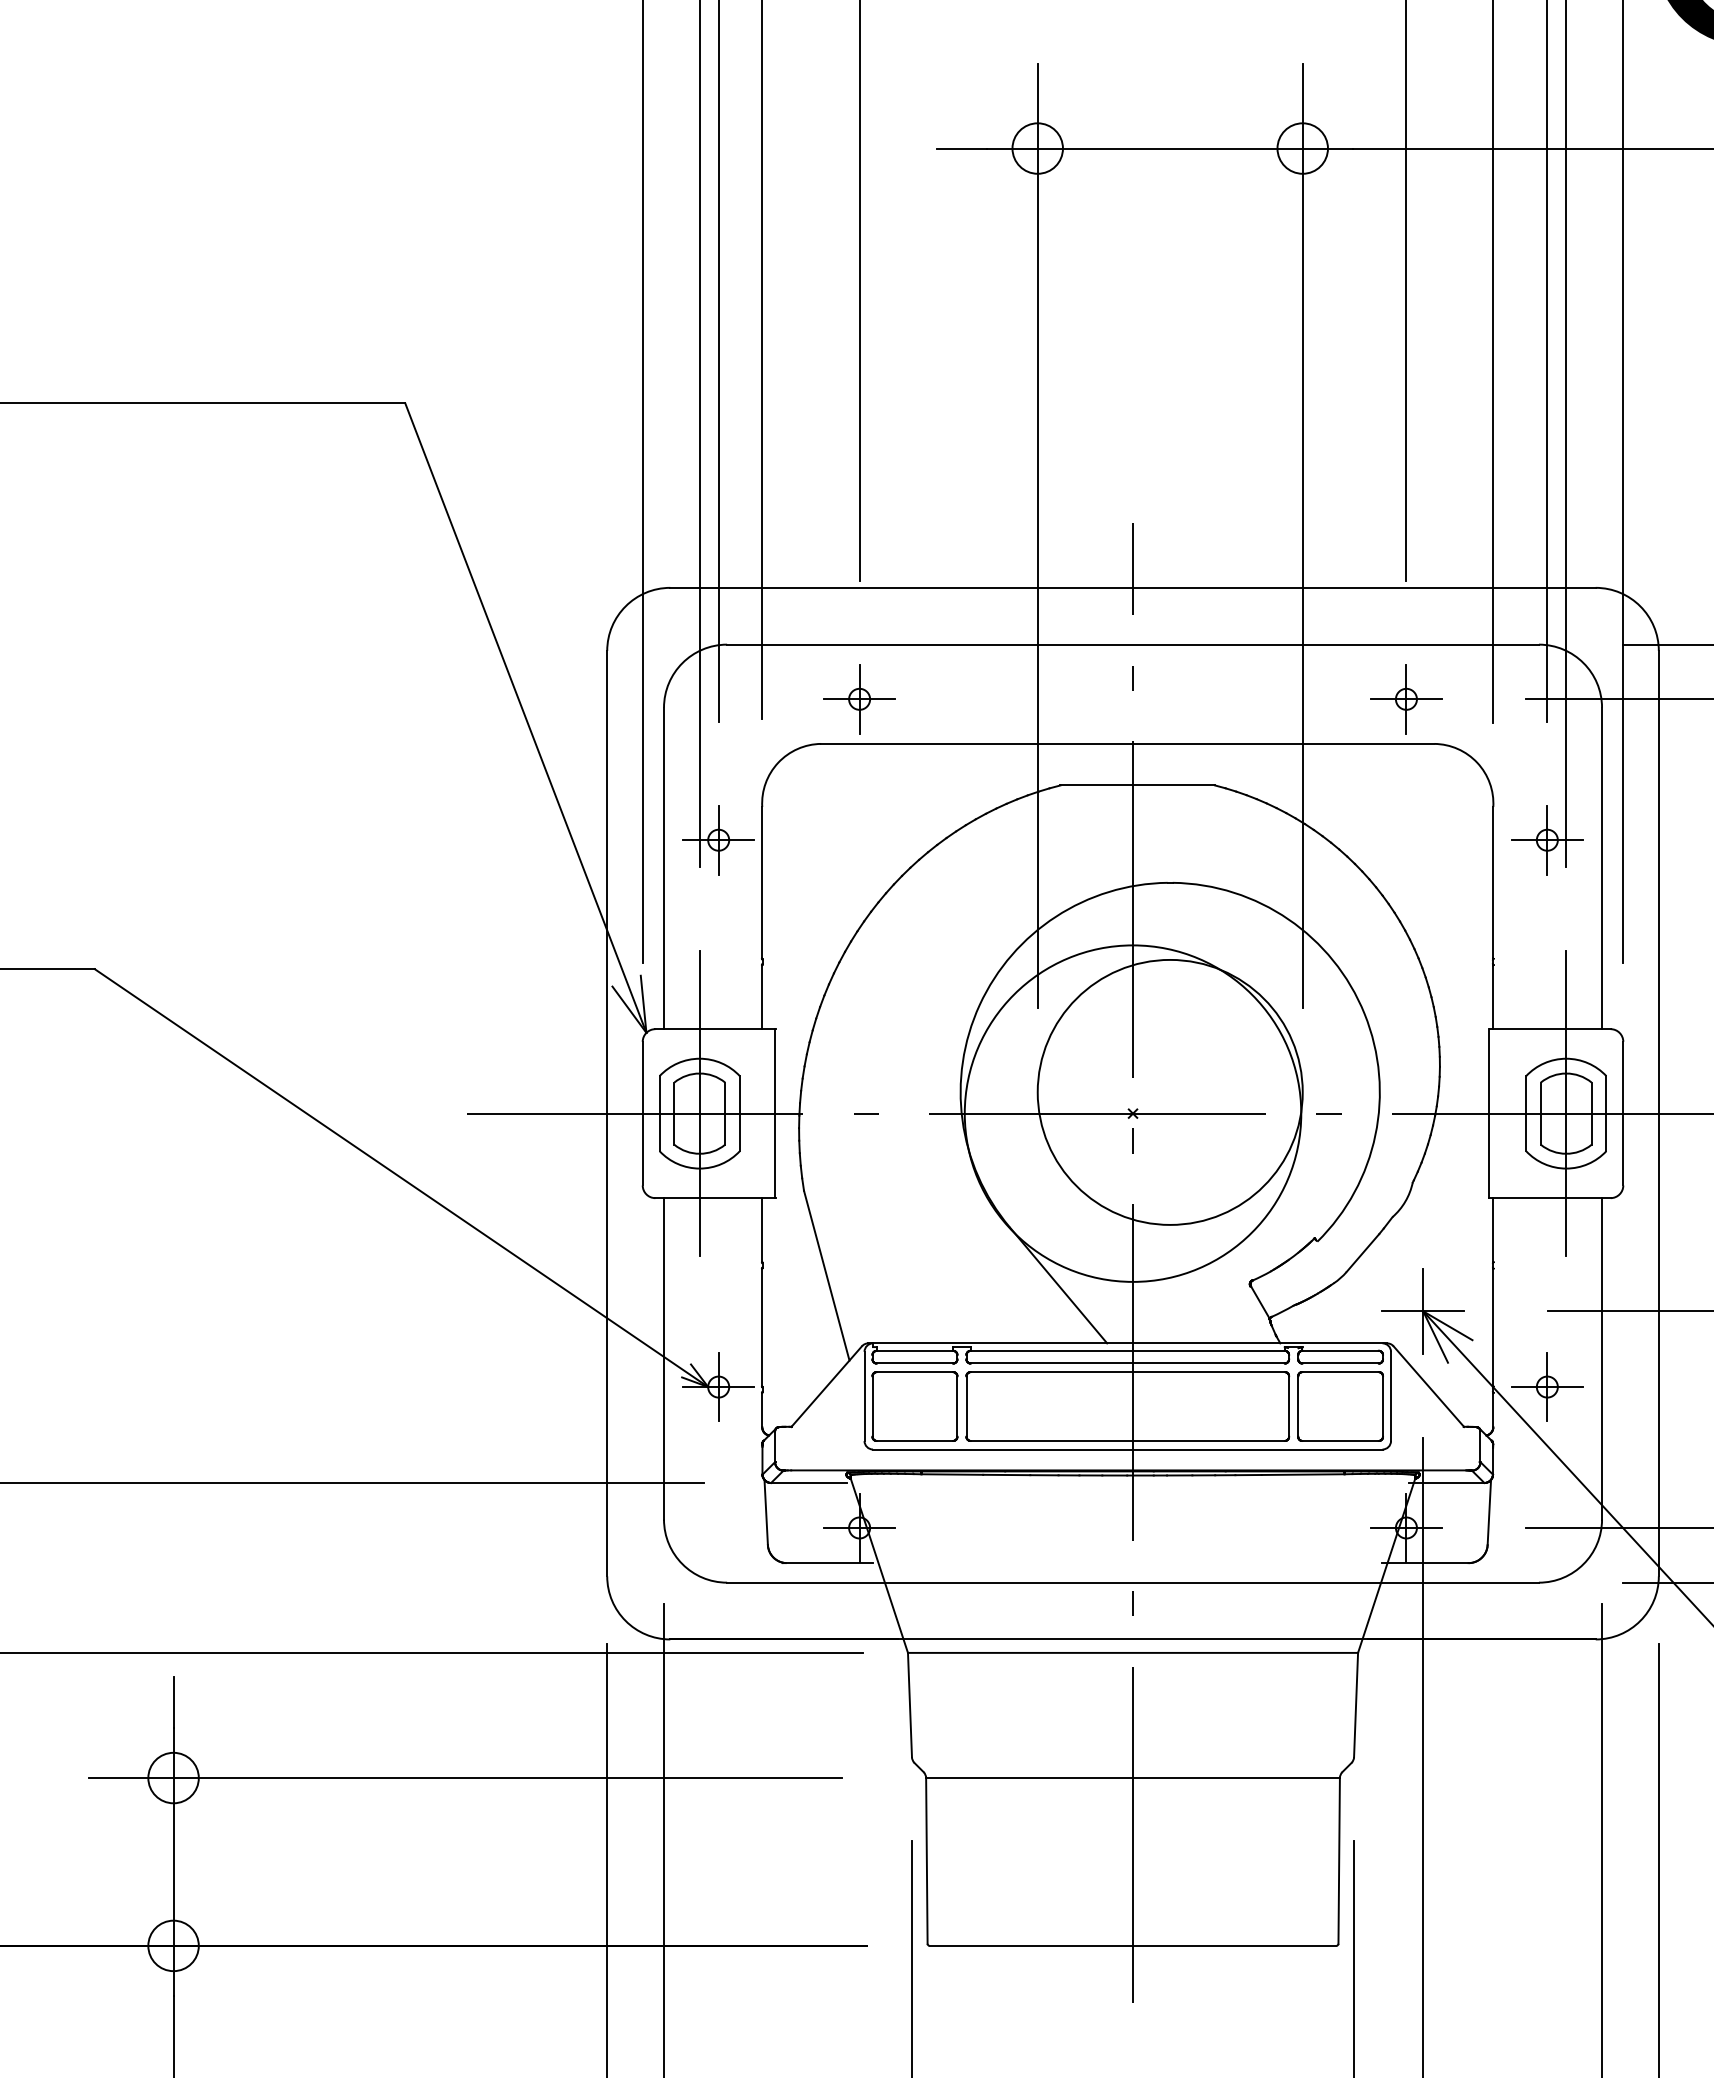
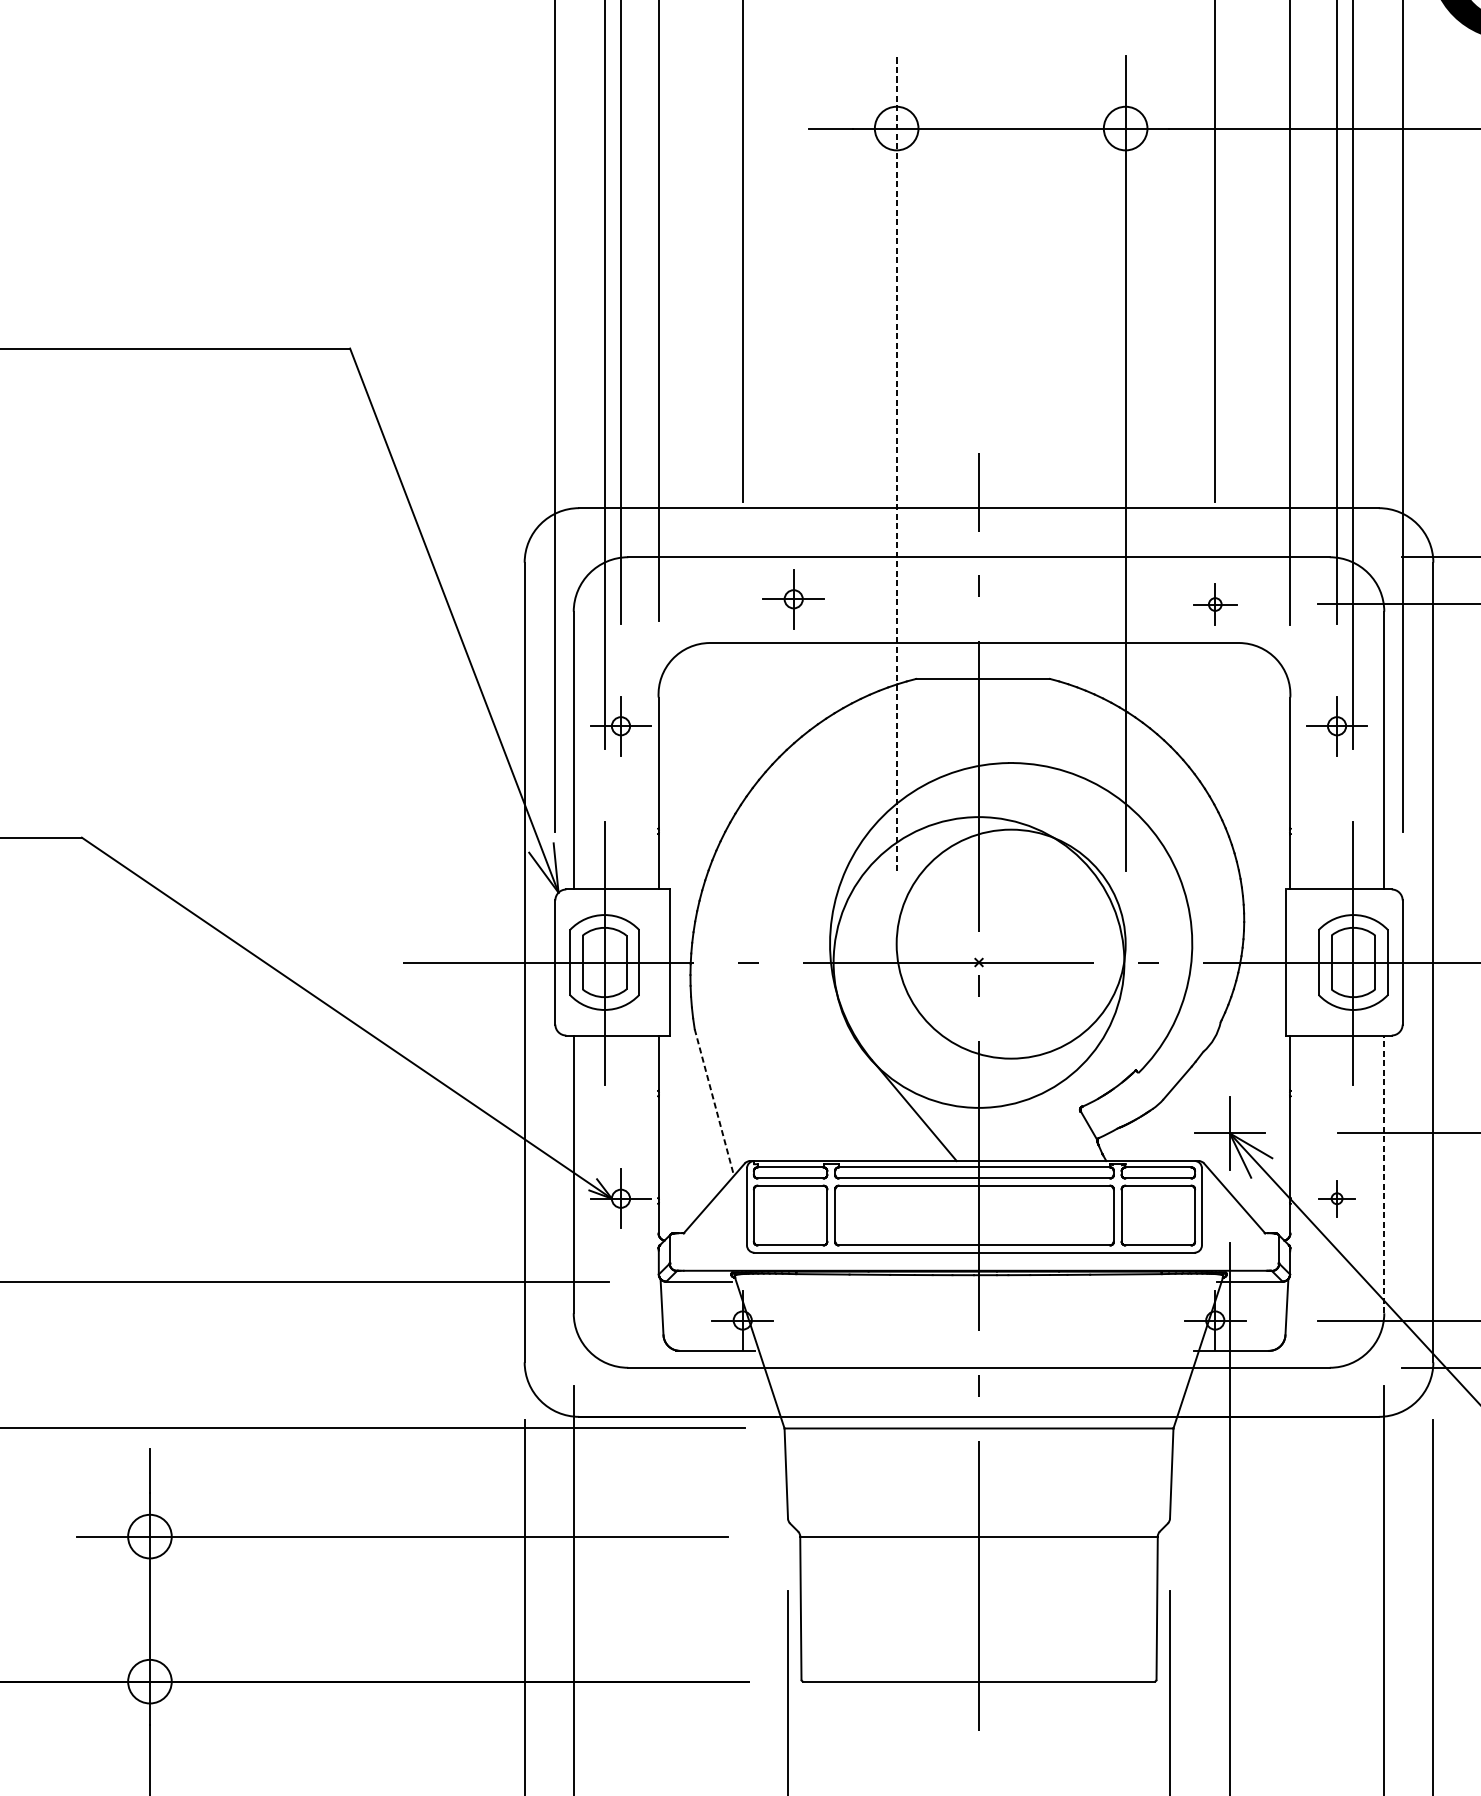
line: (1037, 536) -> (896, 463), solid -> dashed
part: (859, 699) -> (793, 599), moved
part: (1406, 699) -> (1215, 604), size x0.7
line: (826, 1275) -> (714, 1102), solid -> dashed
line: (1602, 1358) -> (1384, 1174), solid -> dashed
part: (1547, 1386) -> (1337, 1198), size x0.6

